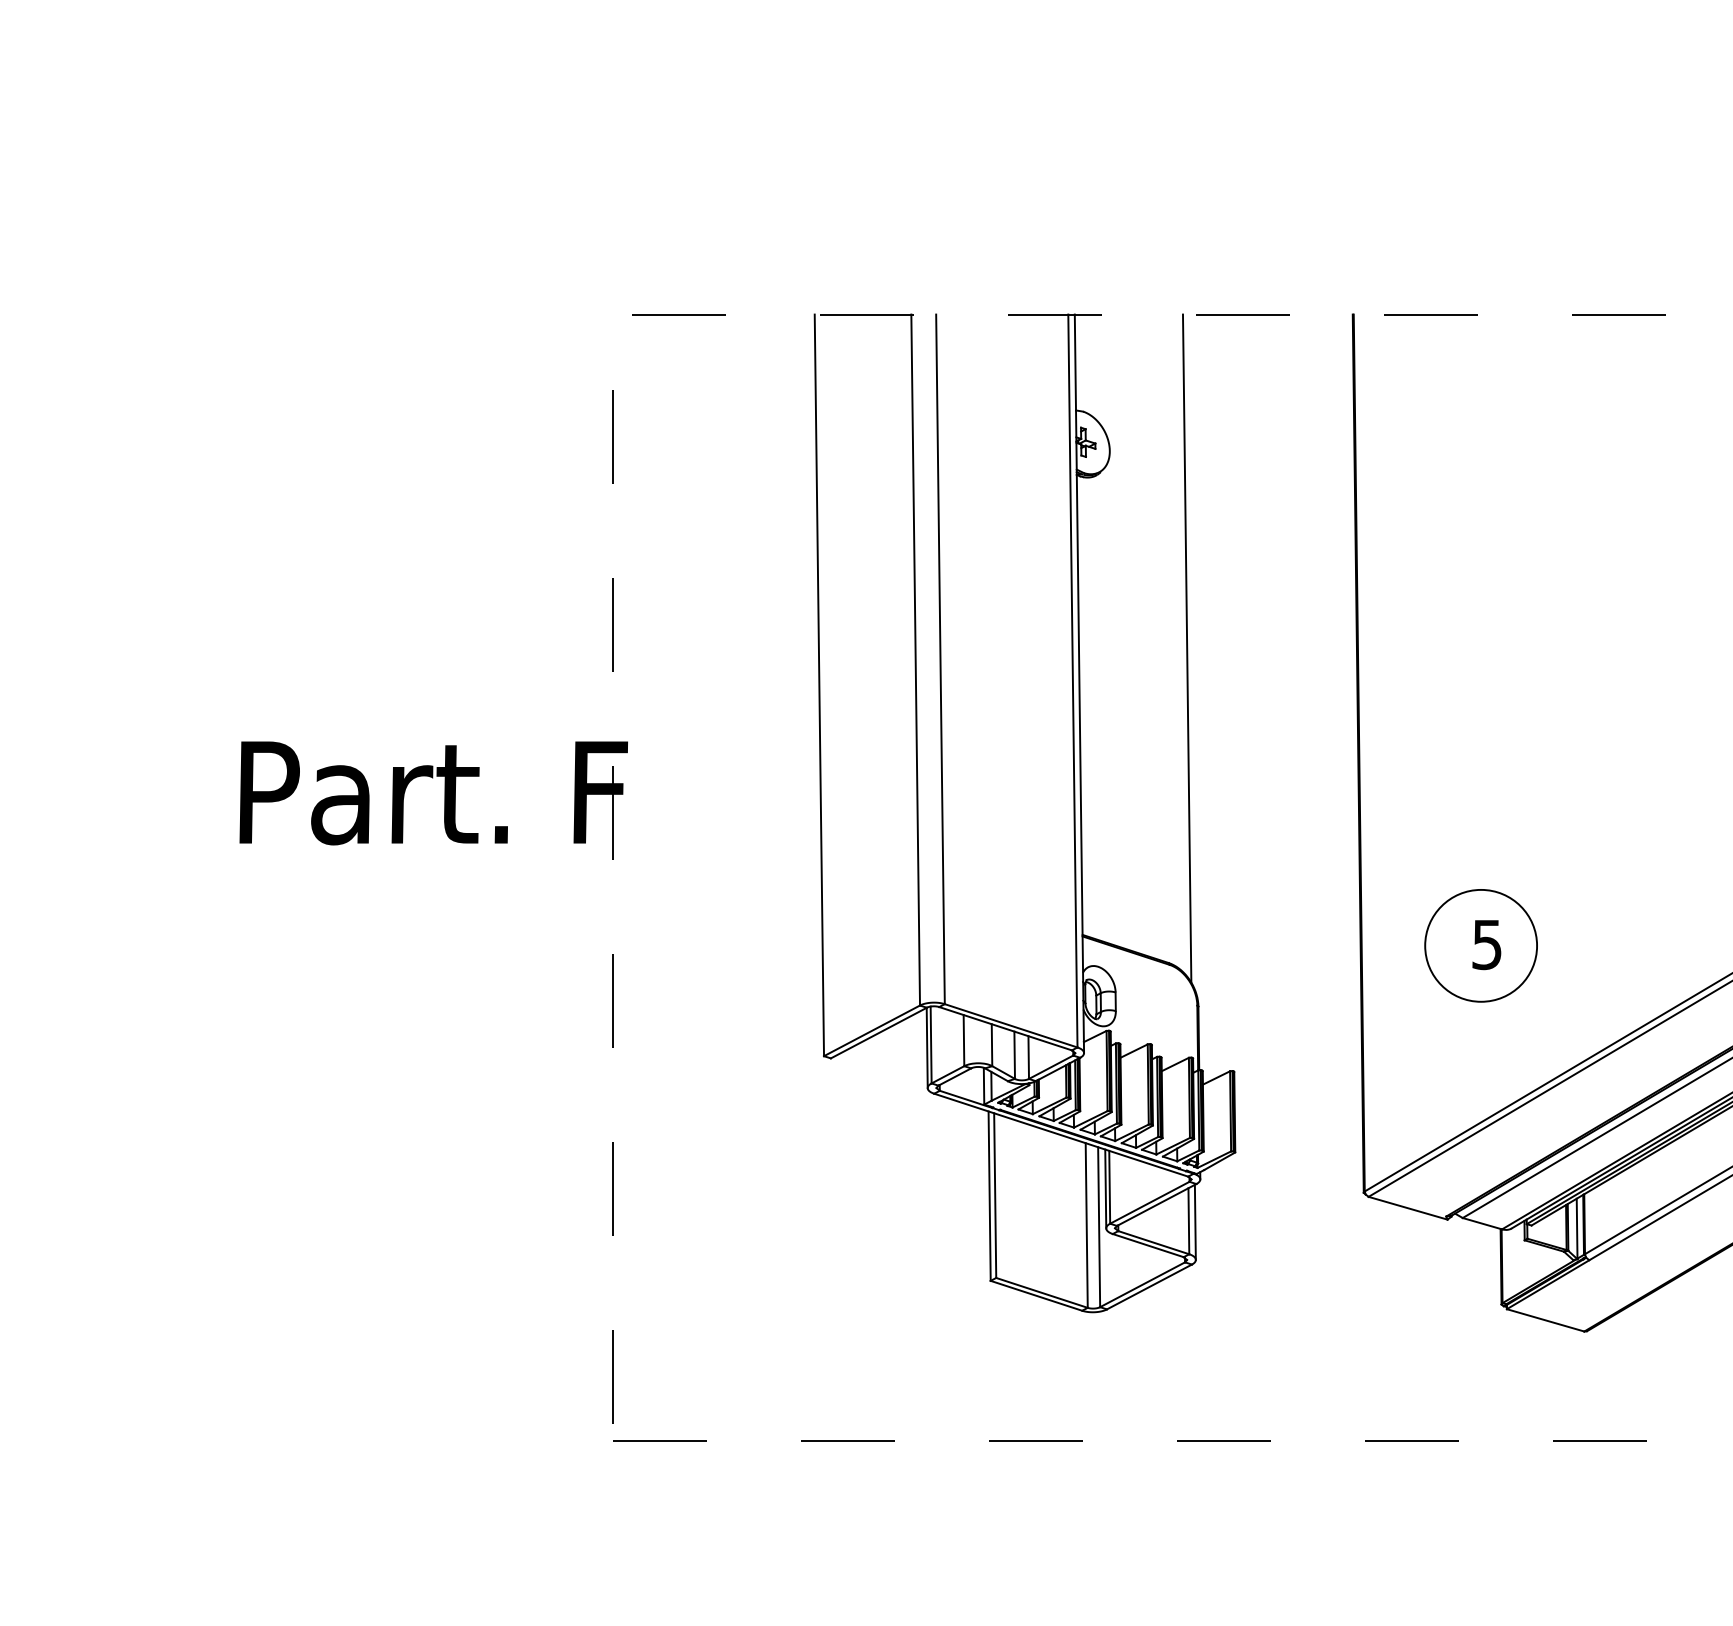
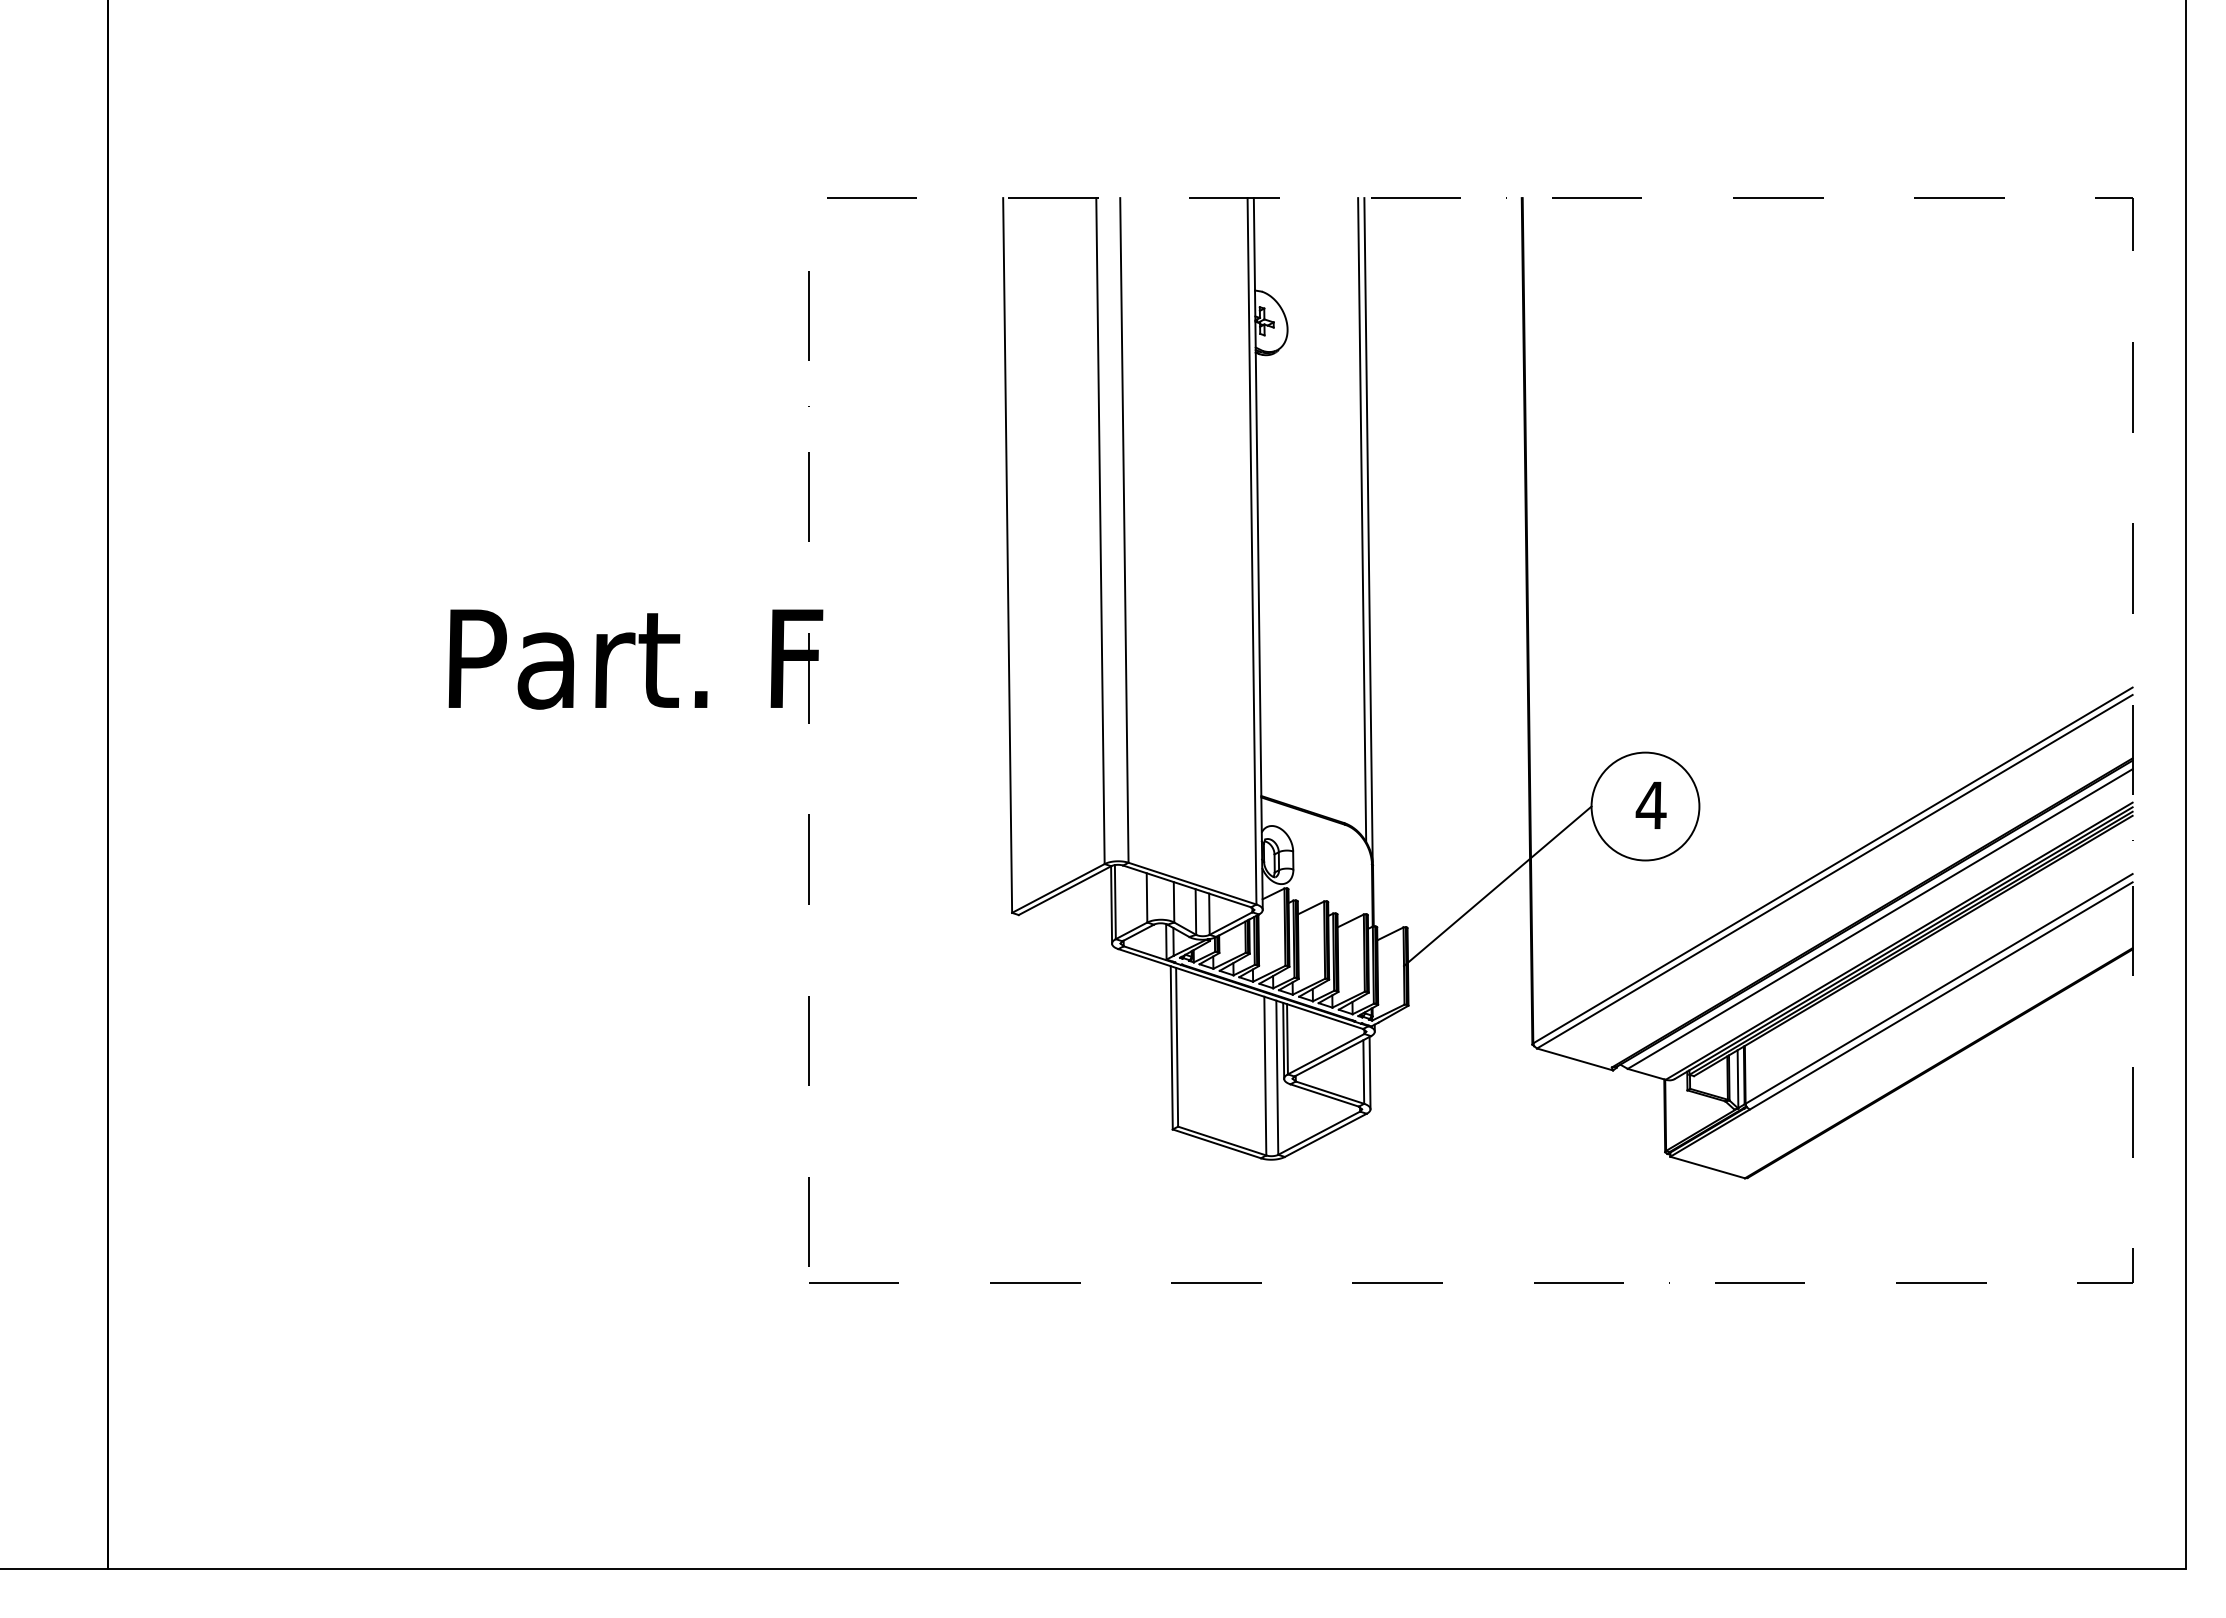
line: (1193, 658) -> (1368, 529), added
text: (1486, 944) -> (1650, 805), 5 -> 4
line: (1327, 1028) -> (1497, 886), added

